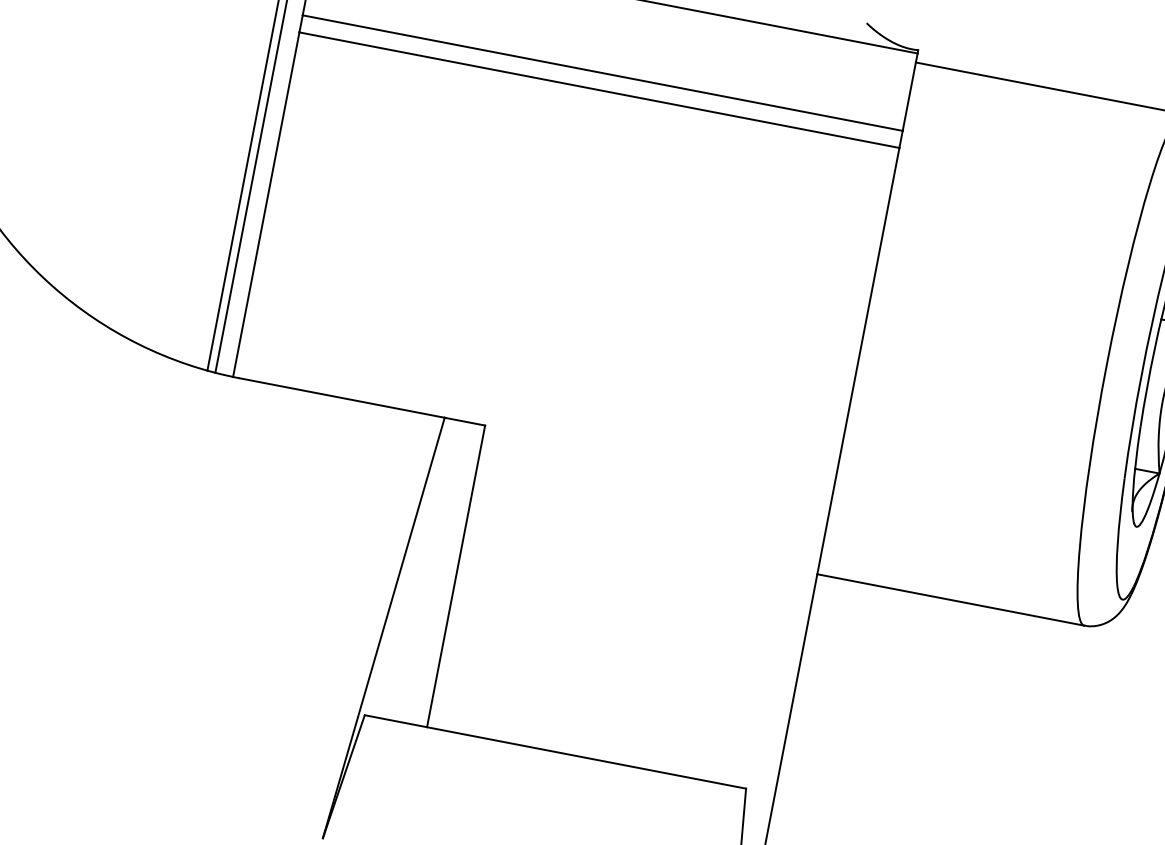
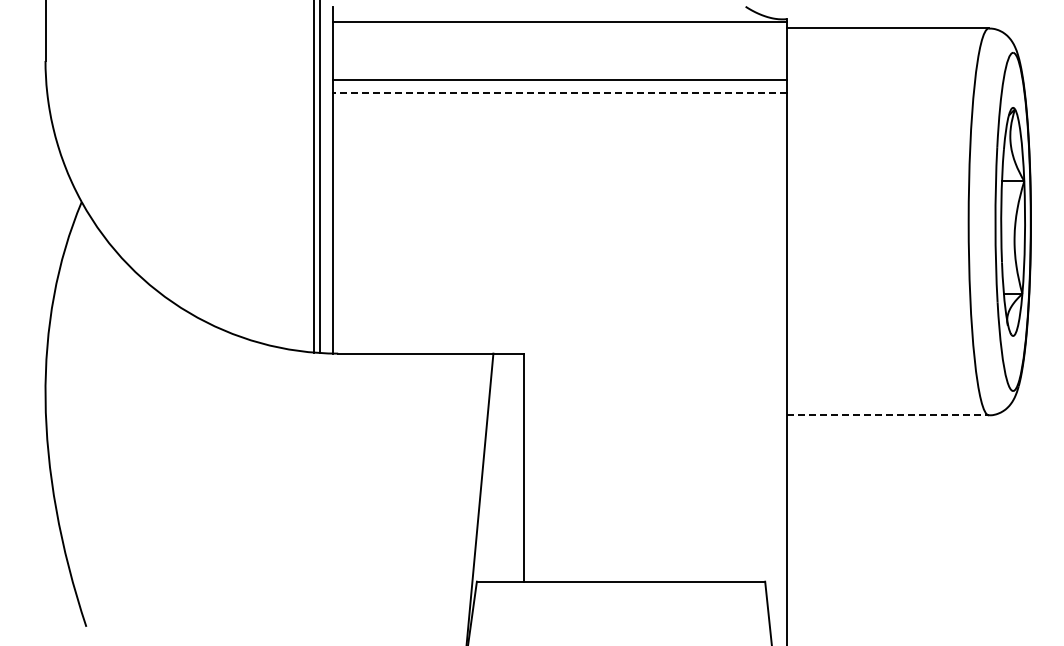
line: (599, 90) -> (560, 93), solid -> dashed
line: (950, 599) -> (887, 415), solid -> dashed

